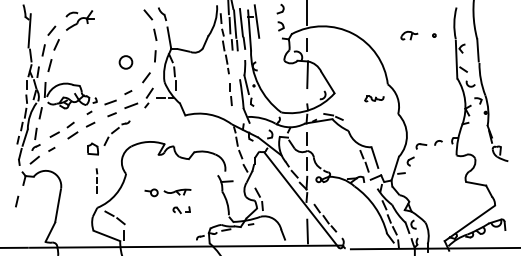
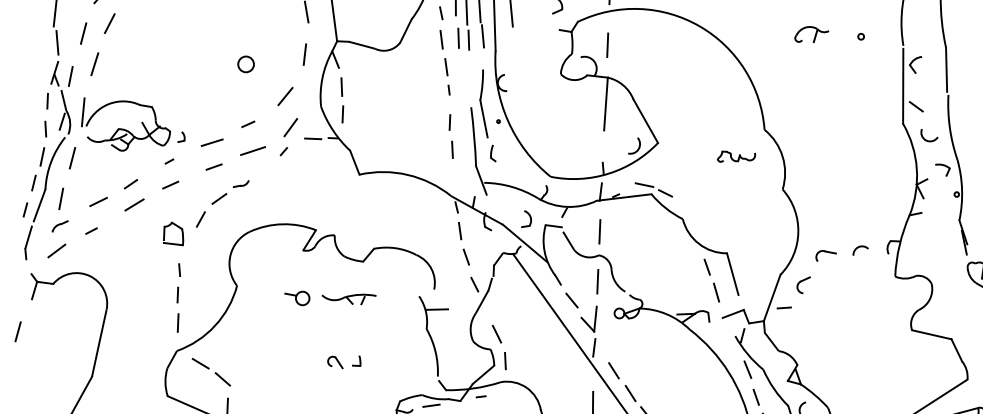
circle: (125, 62) -> (245, 64), size x0.62
part: (96, 180) -> (177, 296), size x1.43
part: (167, 192) -> (328, 298), moved

